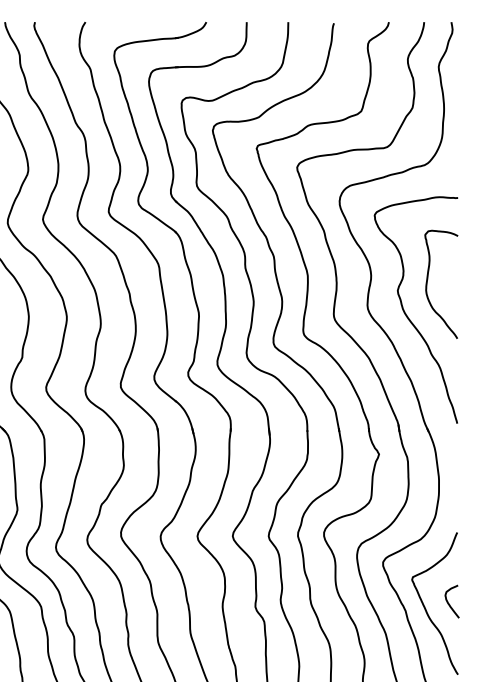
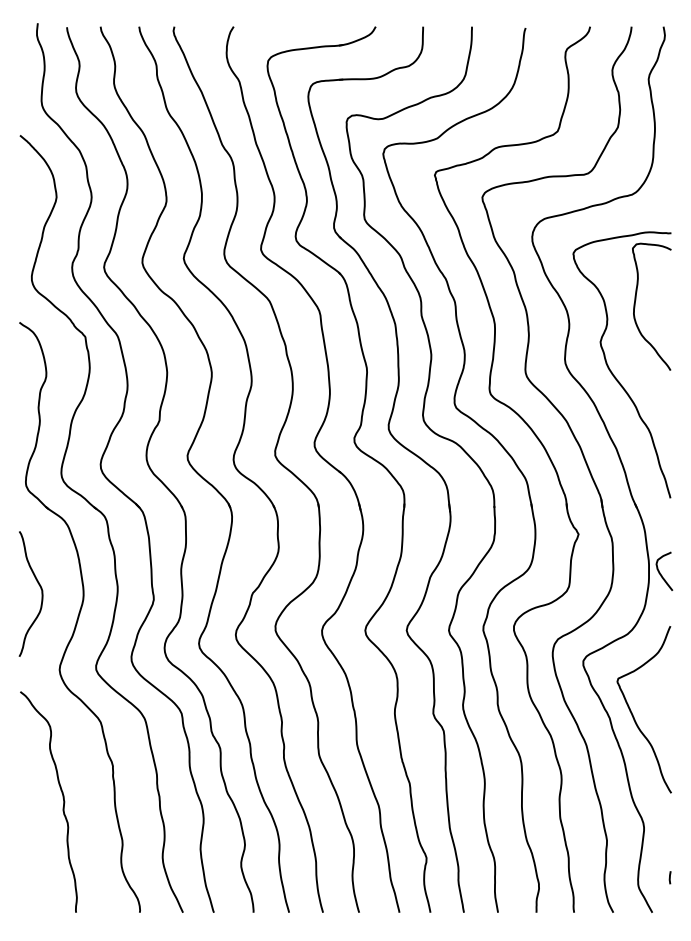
curve: (427, 284) -> (635, 306), moved
curve: (448, 602) -> (660, 572), moved

